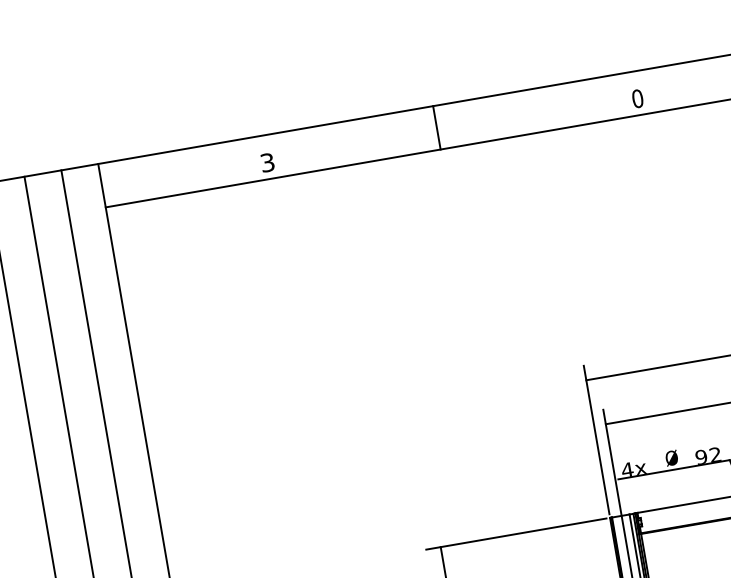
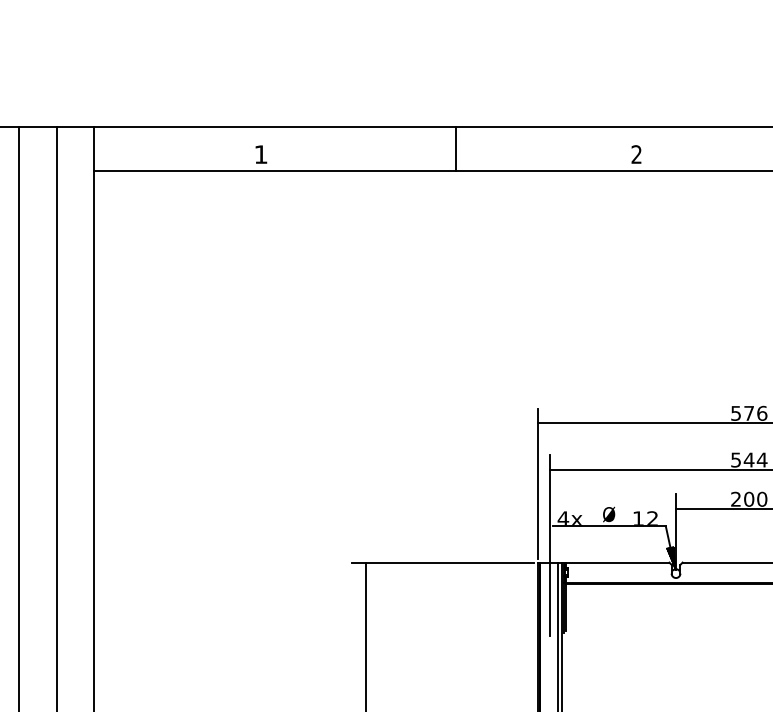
text: (637, 98) -> (636, 154), 0 -> 2
line: (436, 128) -> (455, 149), moved
text: (267, 162) -> (260, 154), 3 -> 1
text: (700, 456) -> (637, 517), 92 -> 12

